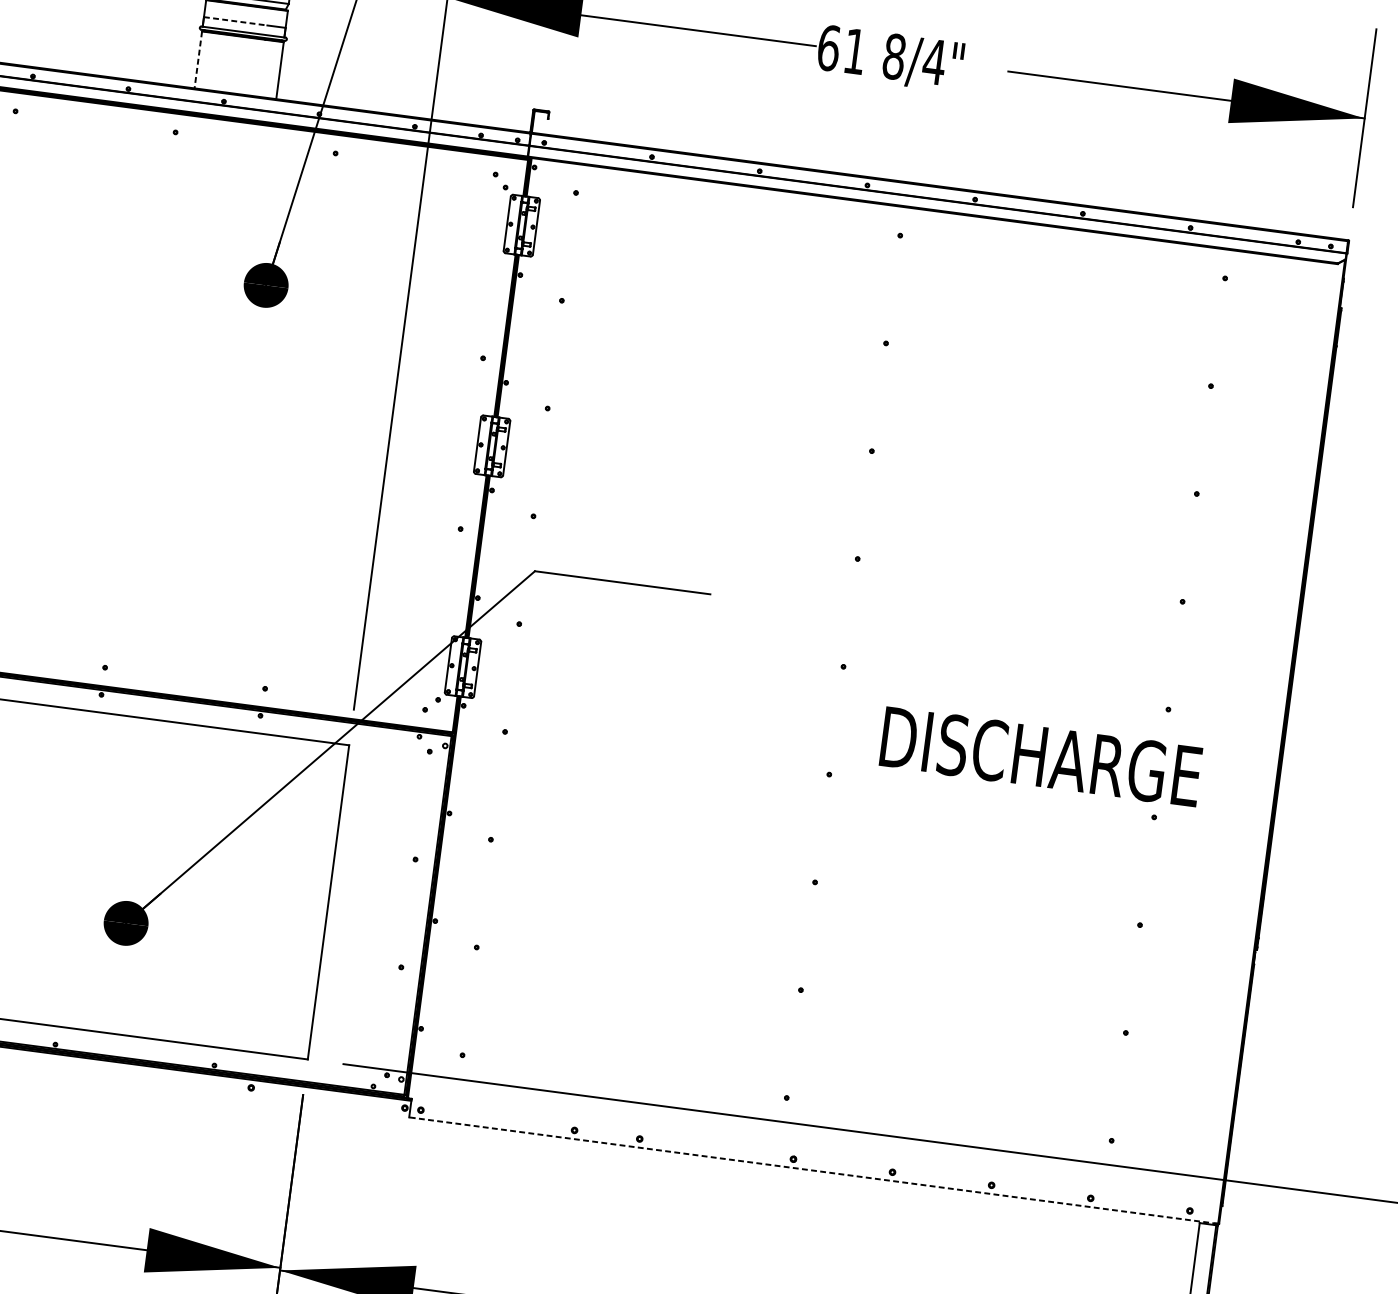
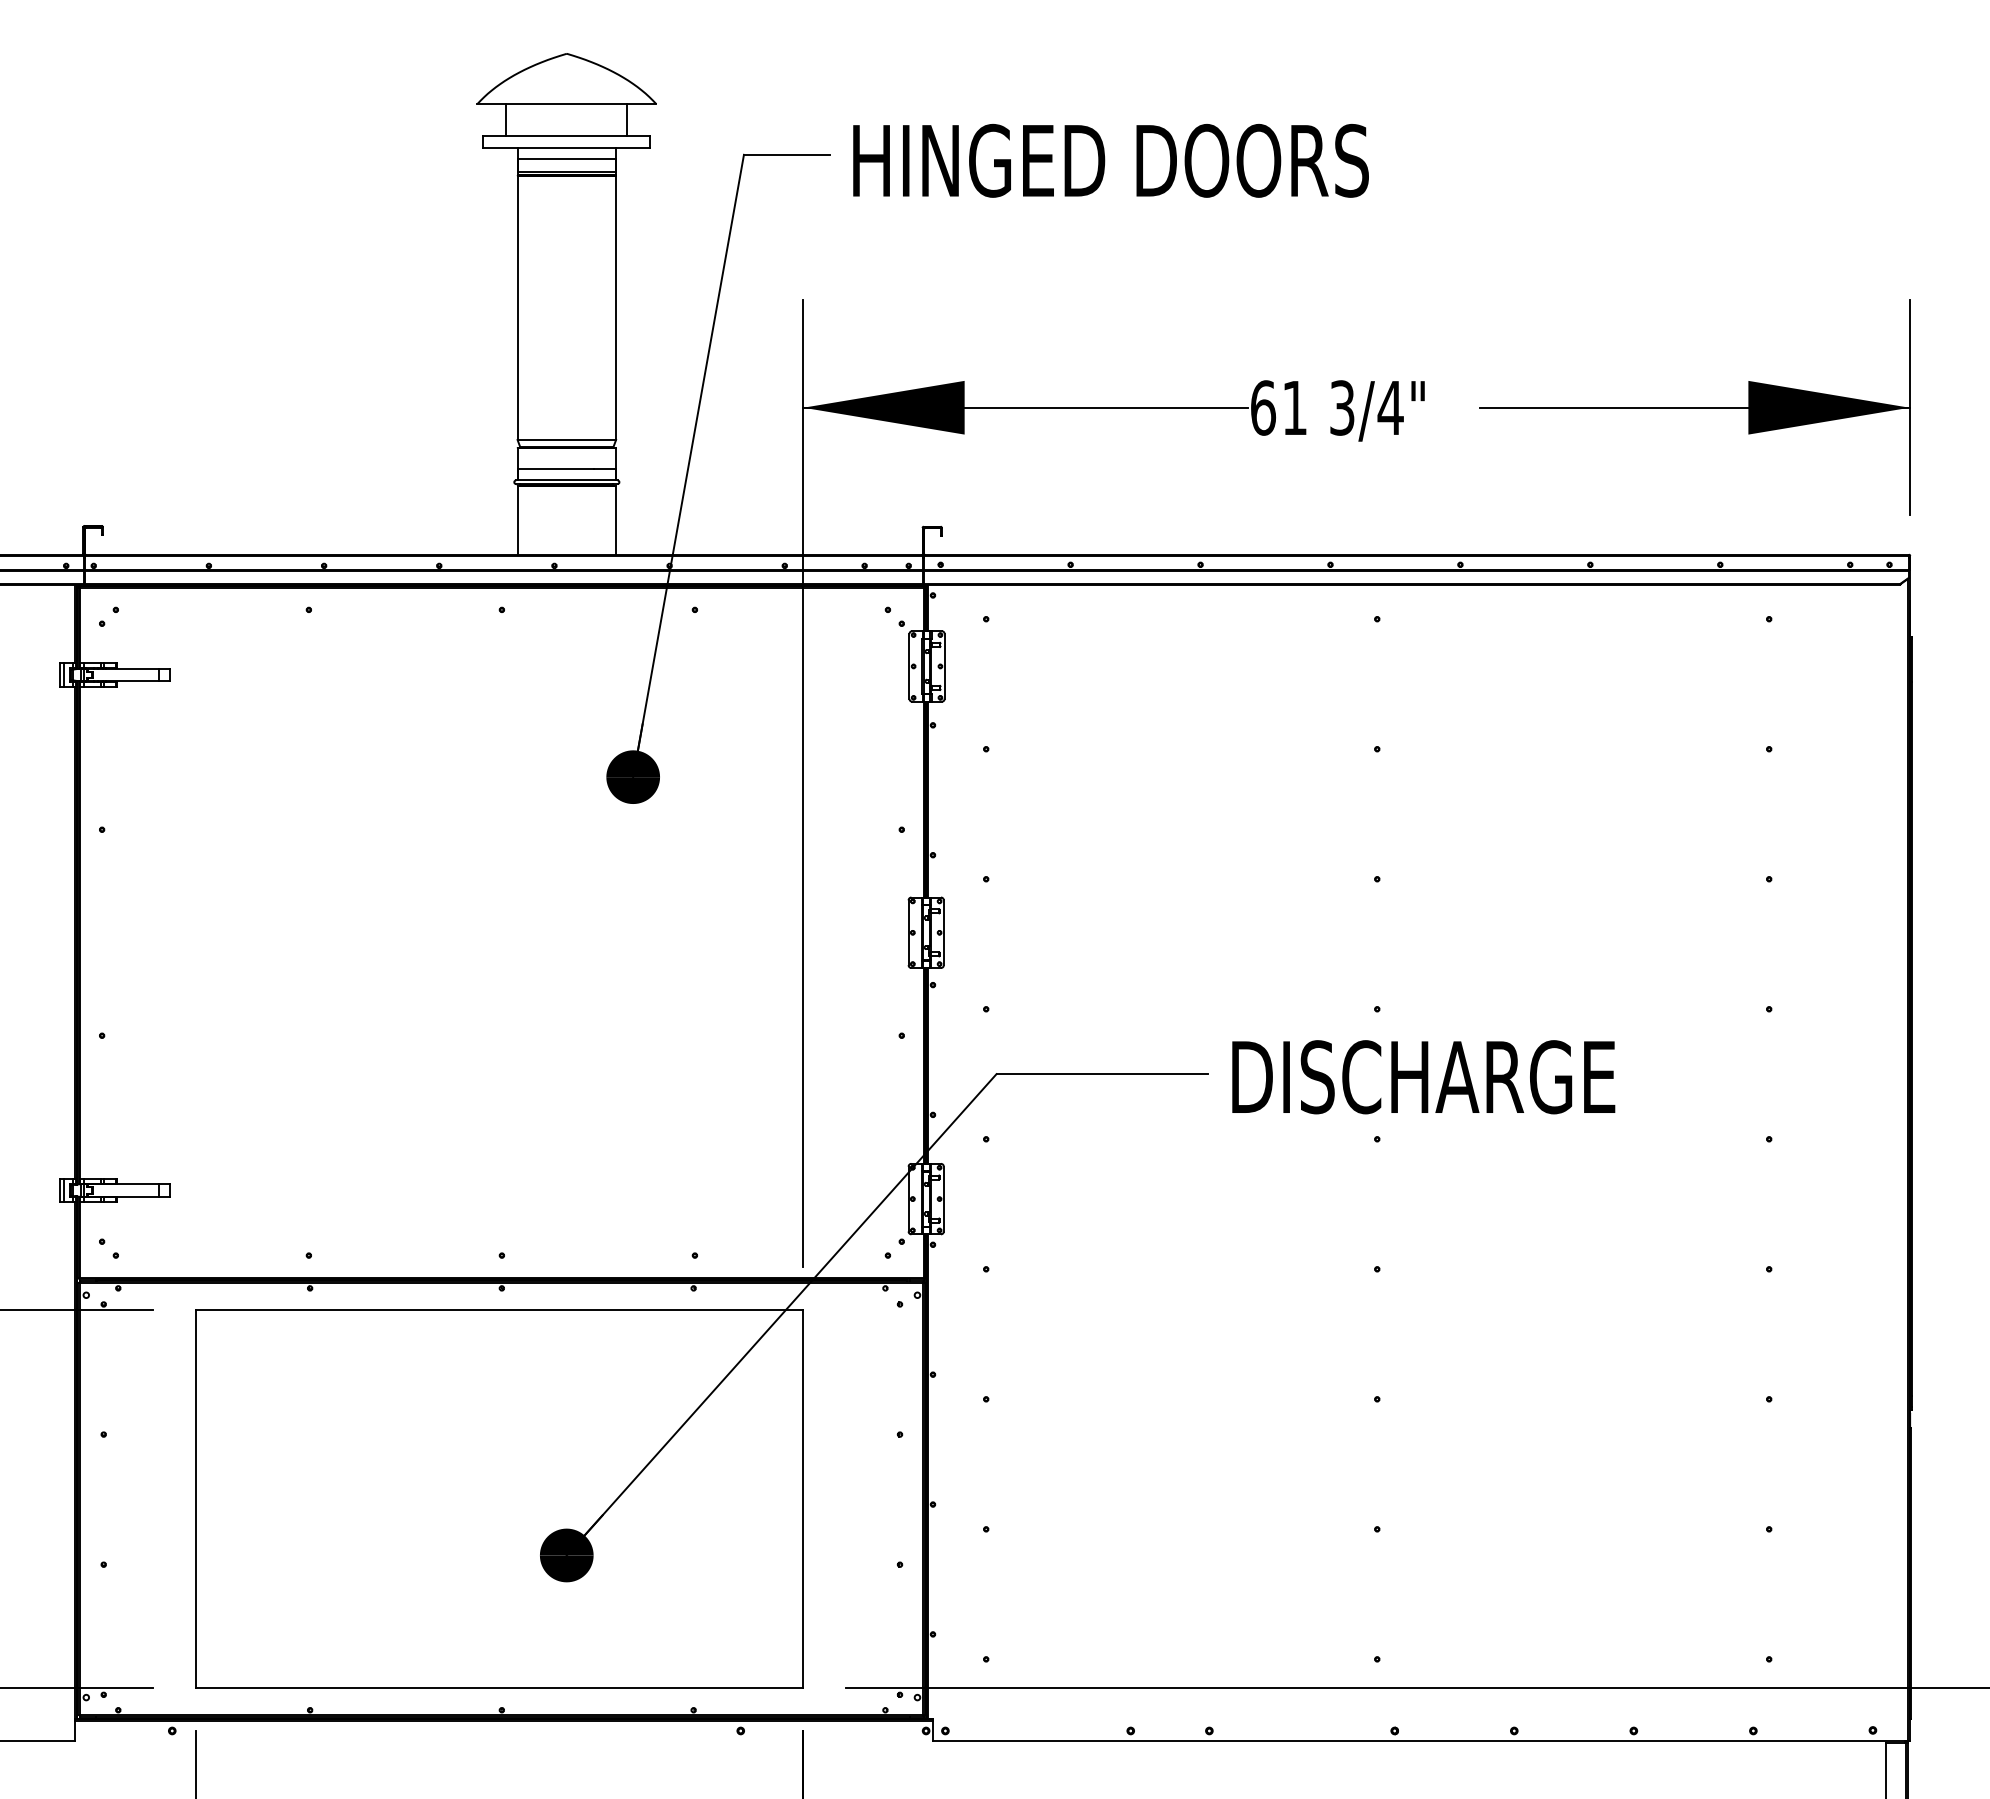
line: (236, 21) -> (556, 468), dashed -> solid
text: (894, 56) -> (1342, 407), 8/4" -> 3/4"
line: (198, 59) -> (517, 520), dashed -> solid
text: (1040, 757) -> (1423, 1077), moved
line: (813, 1170) -> (1420, 1741), dashed -> solid

